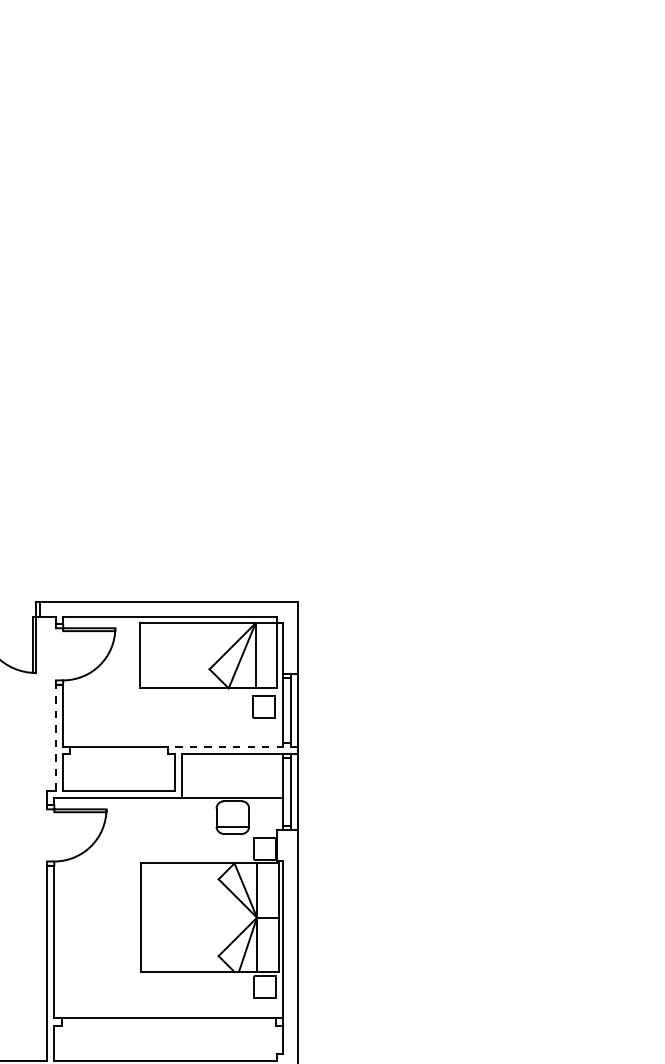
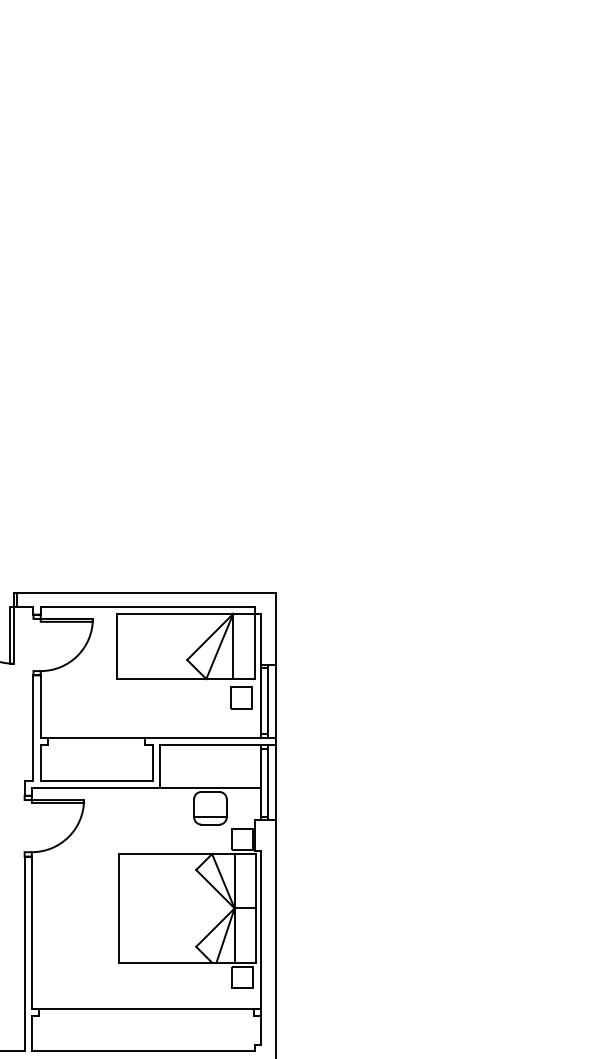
line: (55, 737) -> (33, 728), dashed -> solid
line: (232, 747) -> (210, 738), dashed -> solid

